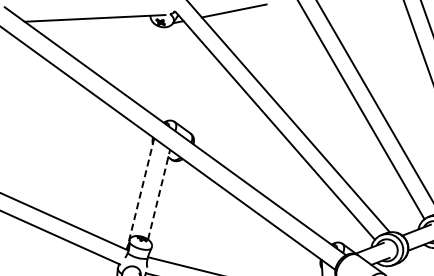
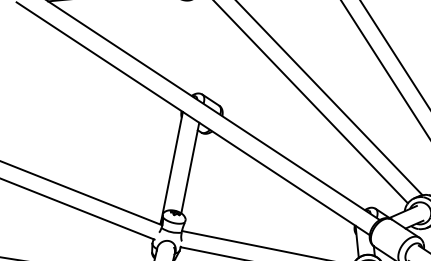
line: (140, 192) -> (171, 166), dashed -> solid
line: (159, 194) -> (190, 167), dashed -> solid

